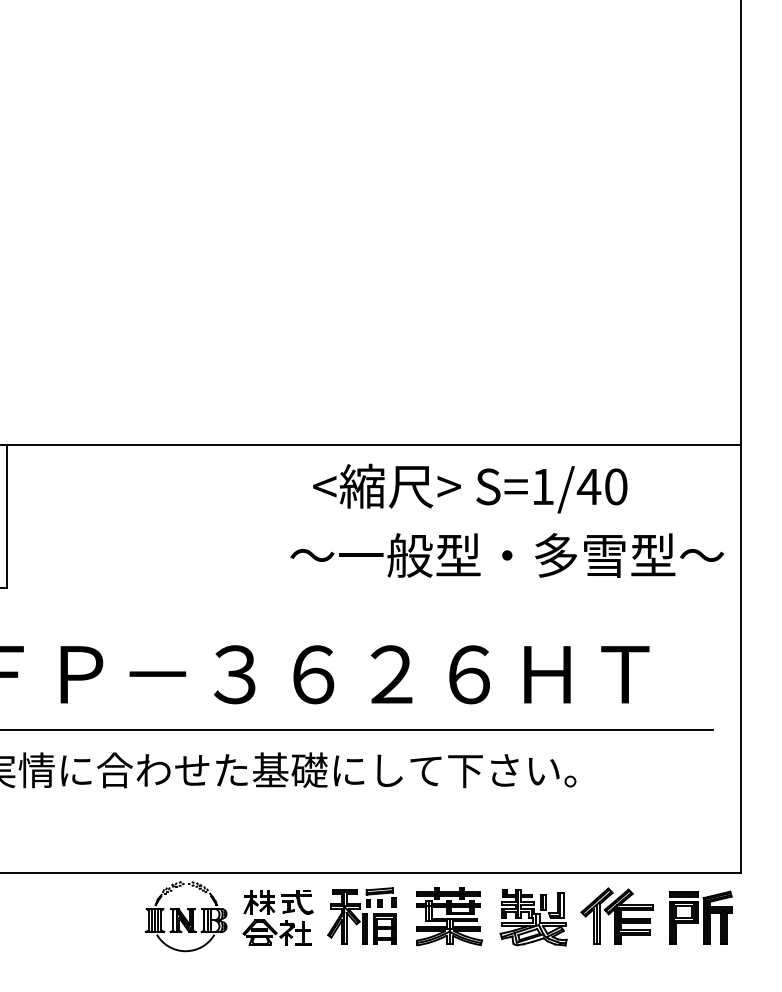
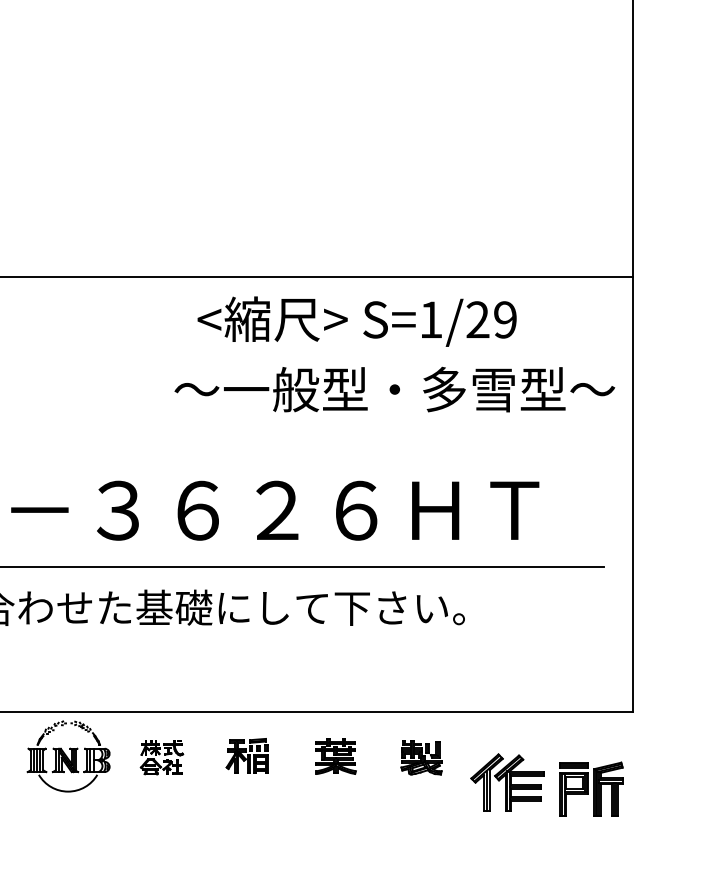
text: (601, 486) -> (490, 319), S=1/40 -> S=1/29
part: (361, 915) -> (246, 755), size x0.6
part: (616, 915) -> (506, 781), moved
part: (449, 916) -> (336, 756), size x0.6
part: (277, 917) -> (161, 757), size x0.6
part: (533, 917) -> (421, 757), size x0.6
part: (700, 917) -> (591, 788), moved

